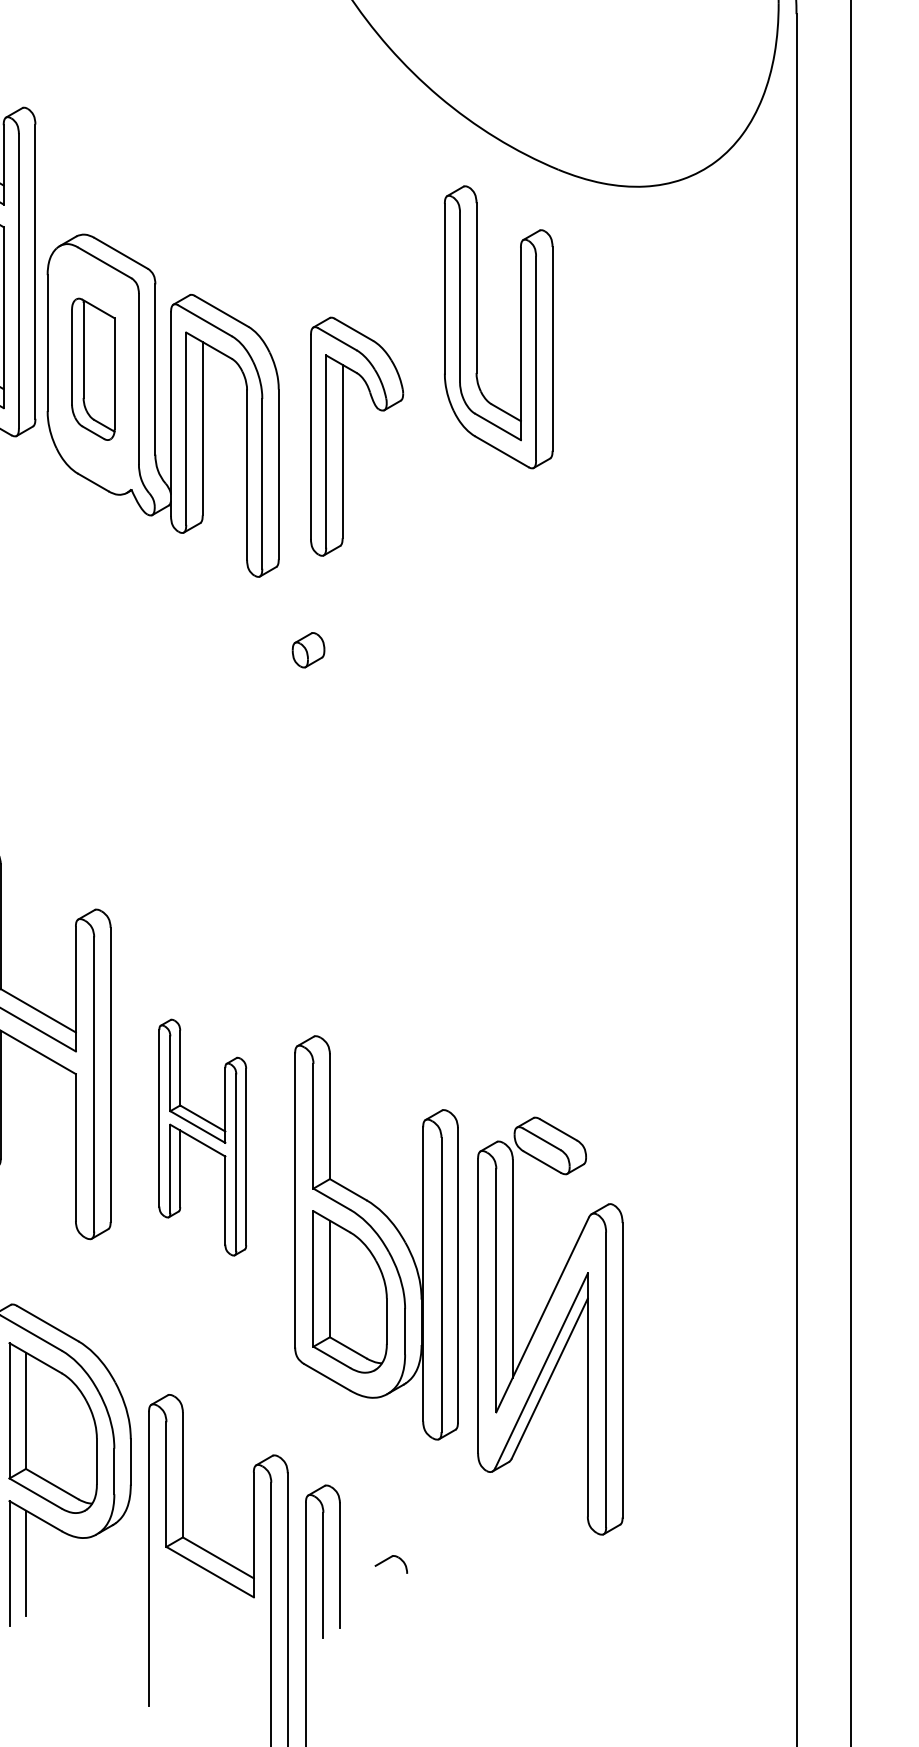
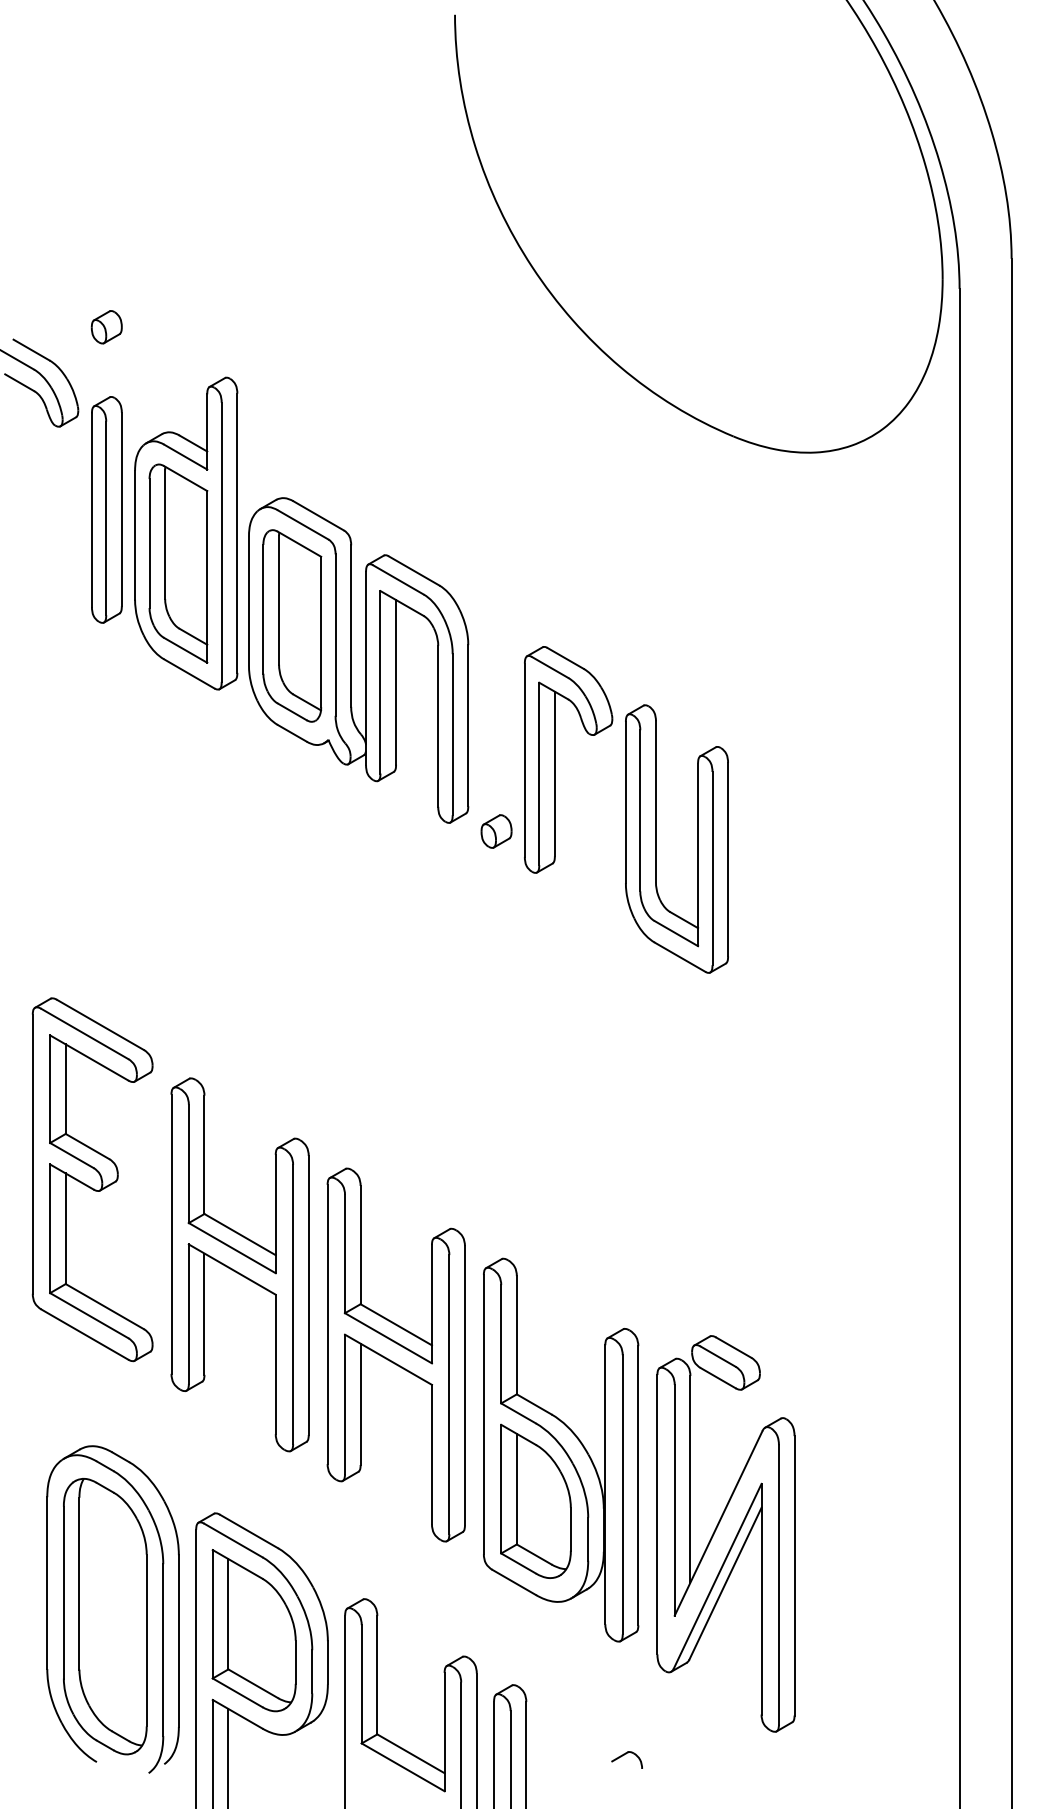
part: (477, 326) -> (656, 838), moved
part: (93, 368) -> (292, 625), size x1.43
part: (343, 436) -> (555, 759), moved
part: (308, 650) -> (496, 831), moved
part: (202, 1137) -> (395, 1354), size x1.67
part: (390, 1563) -> (626, 1759), moved

